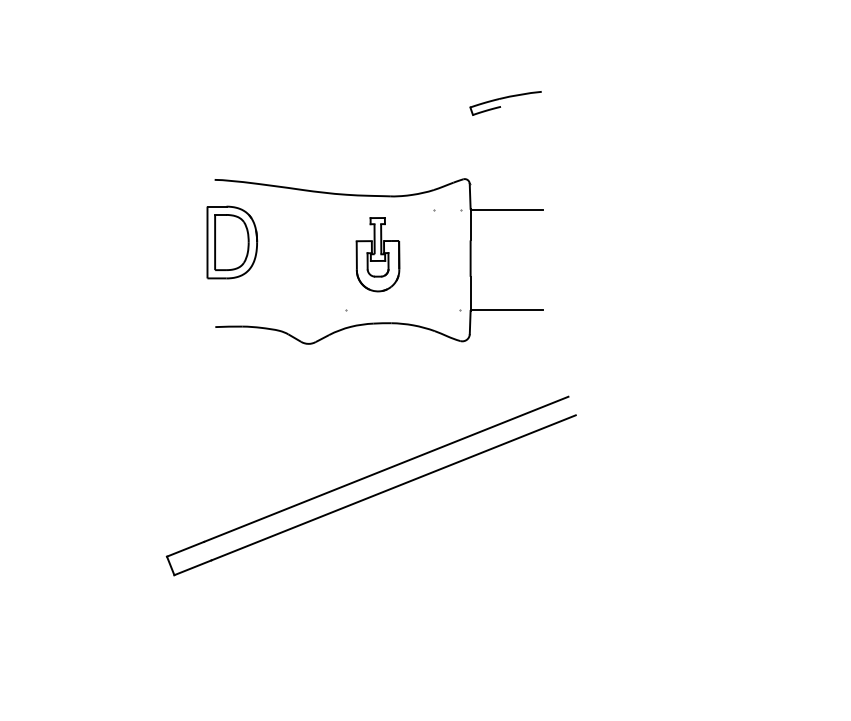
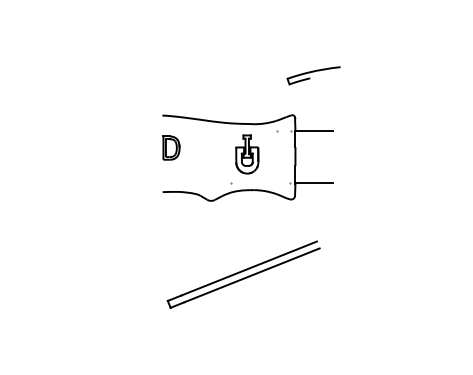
part: (505, 102) -> (313, 75), size x1.43
part: (232, 241) -> (171, 147), size x0.62
part: (370, 485) -> (243, 274), size x0.71

